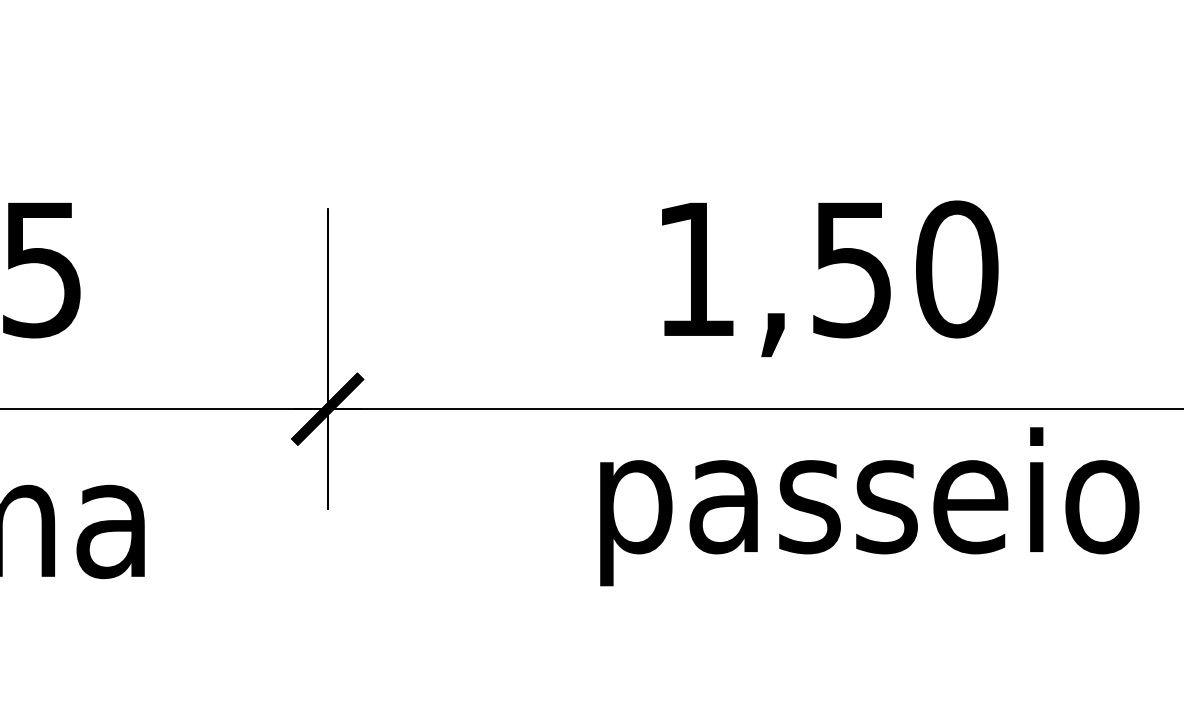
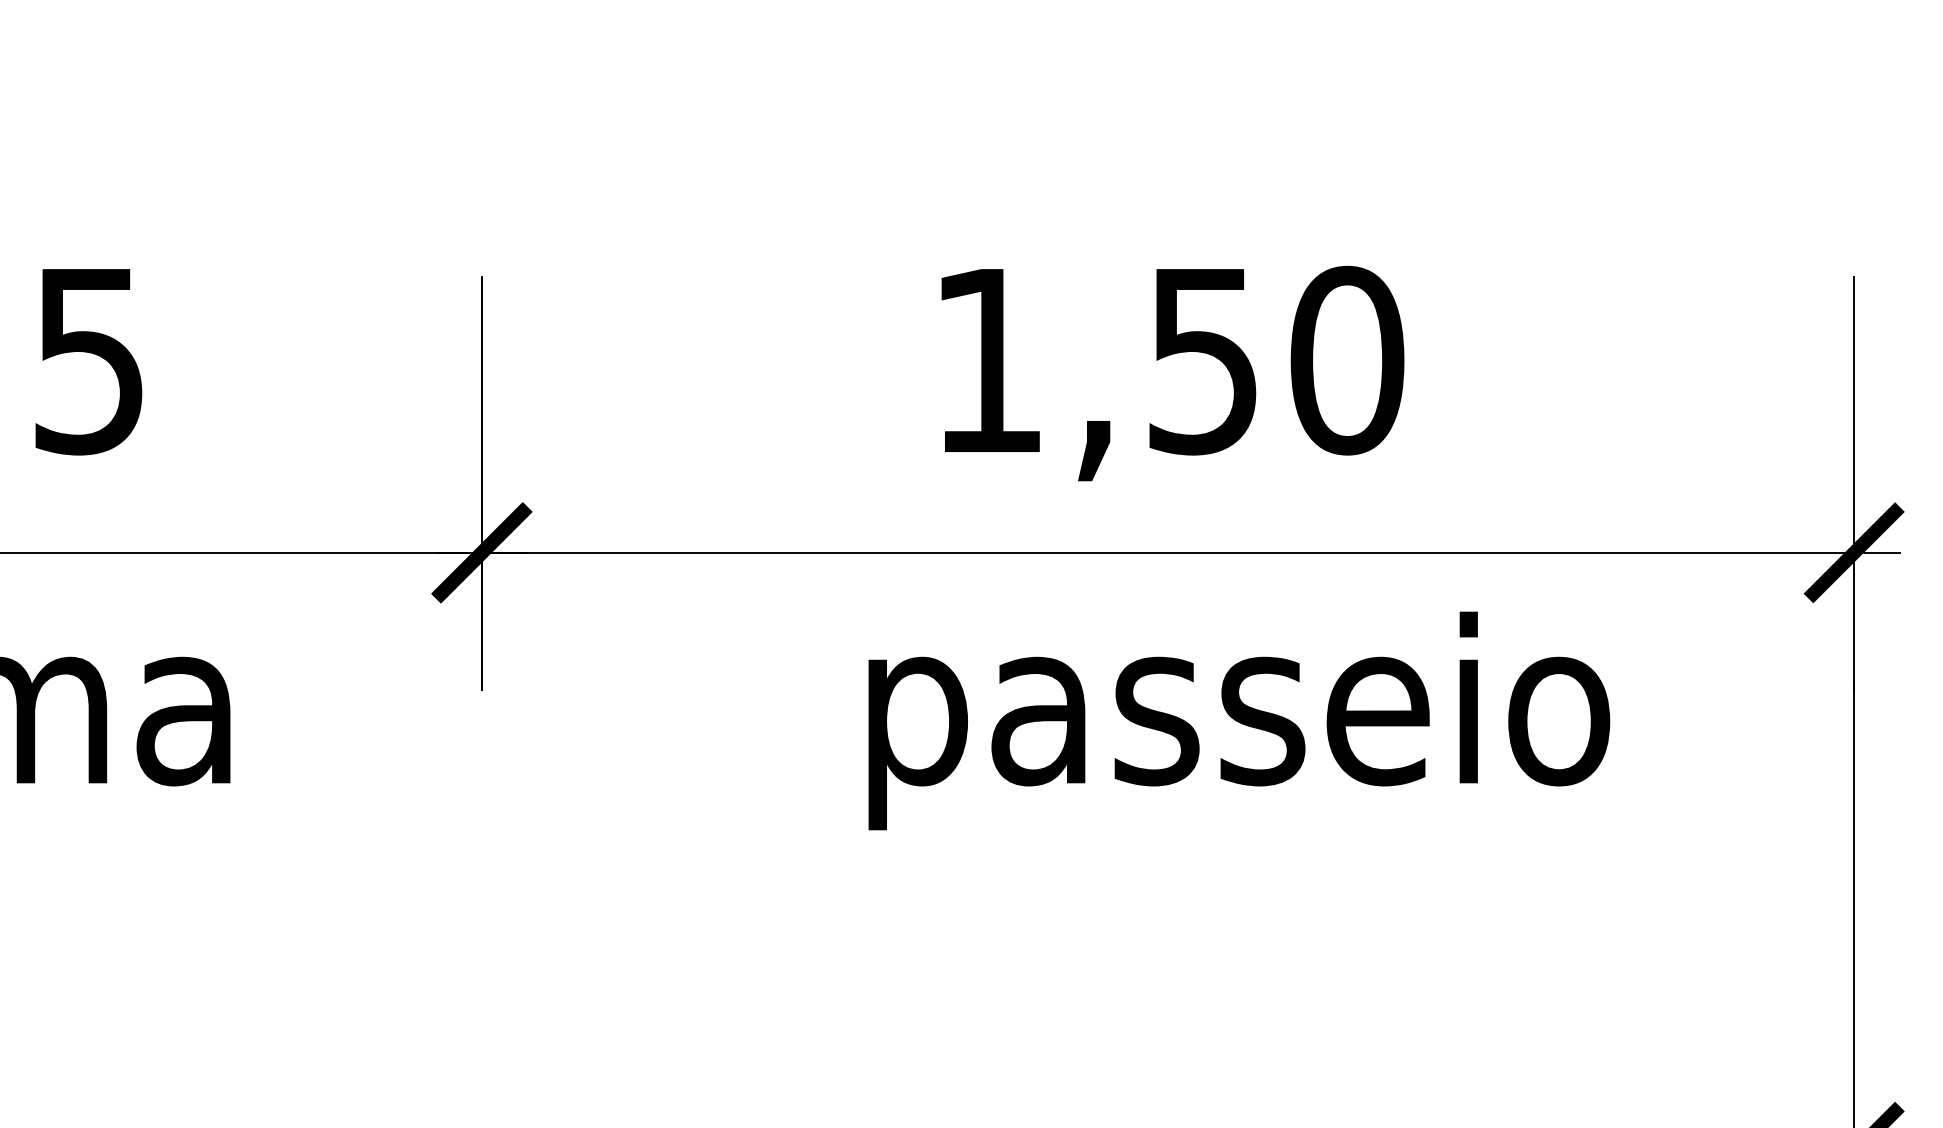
text: (869, 506) -> (1239, 720), moved

